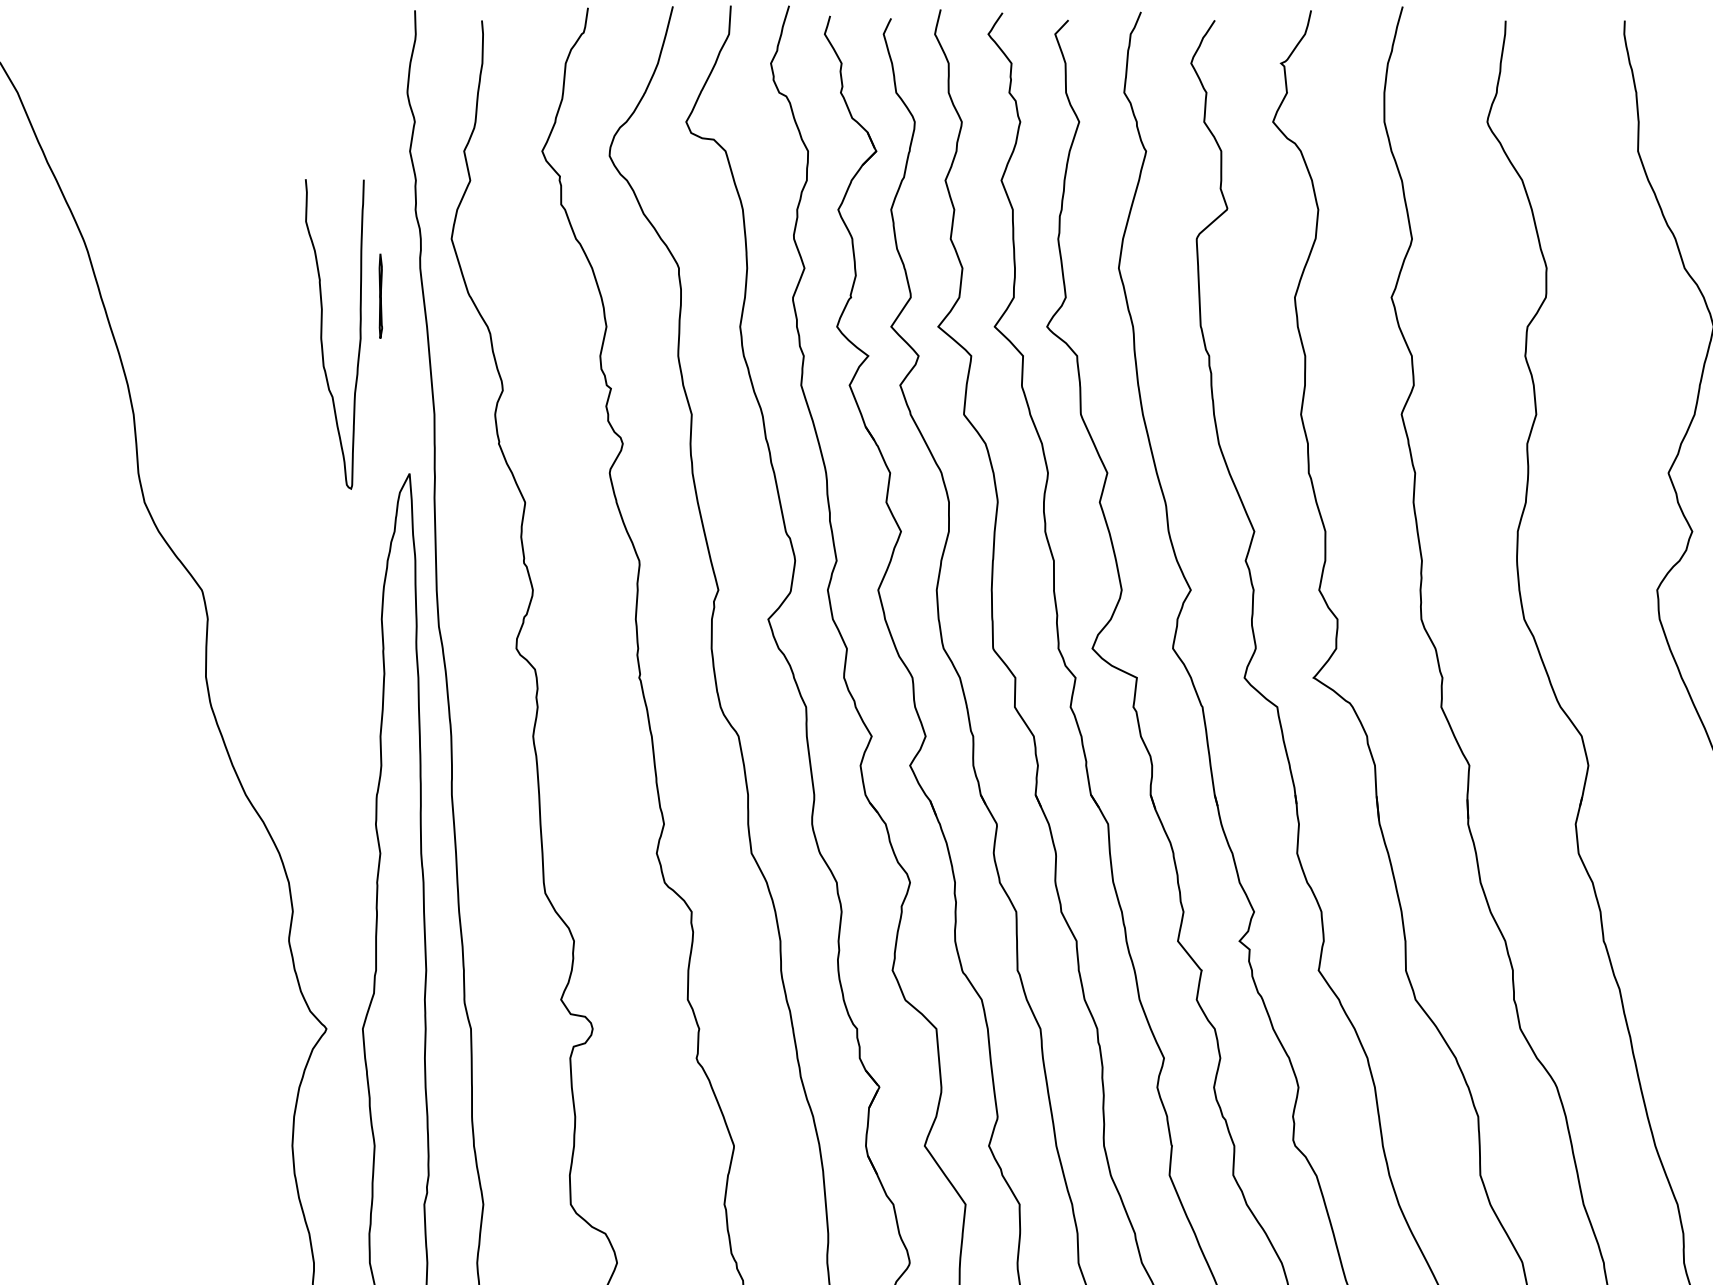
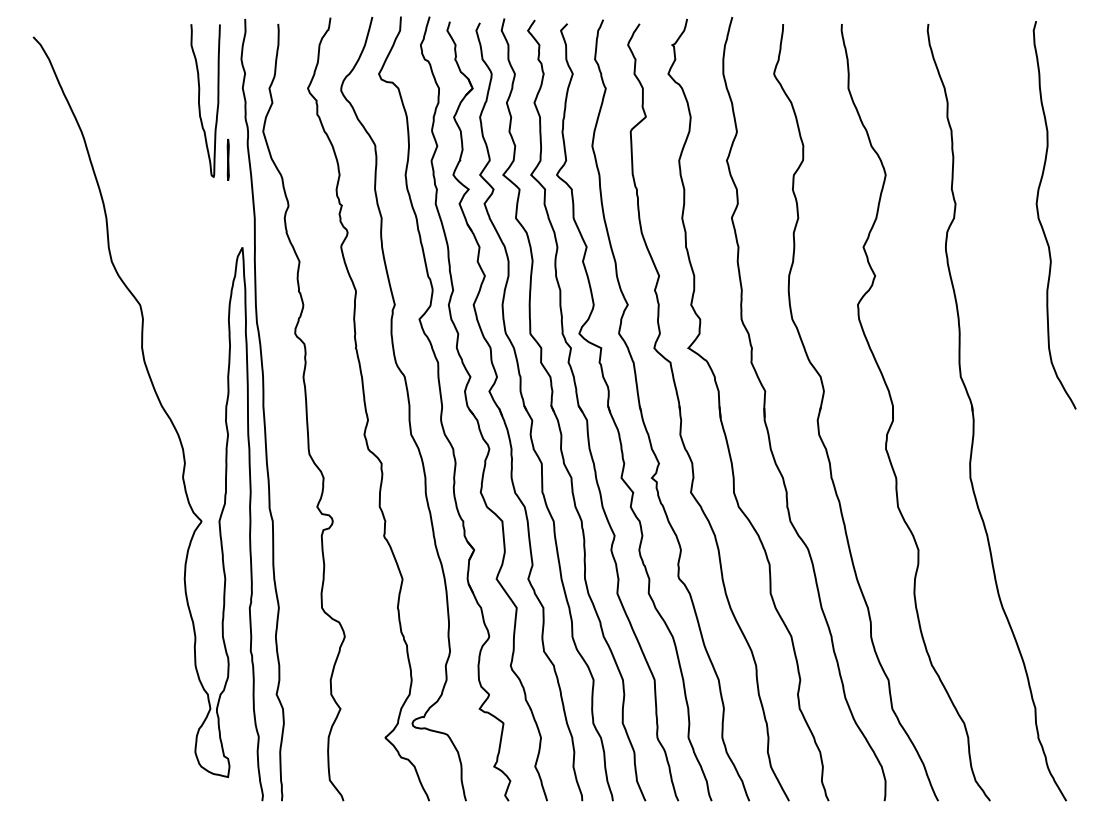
curve: (322, 333) -> (199, 100), moved

